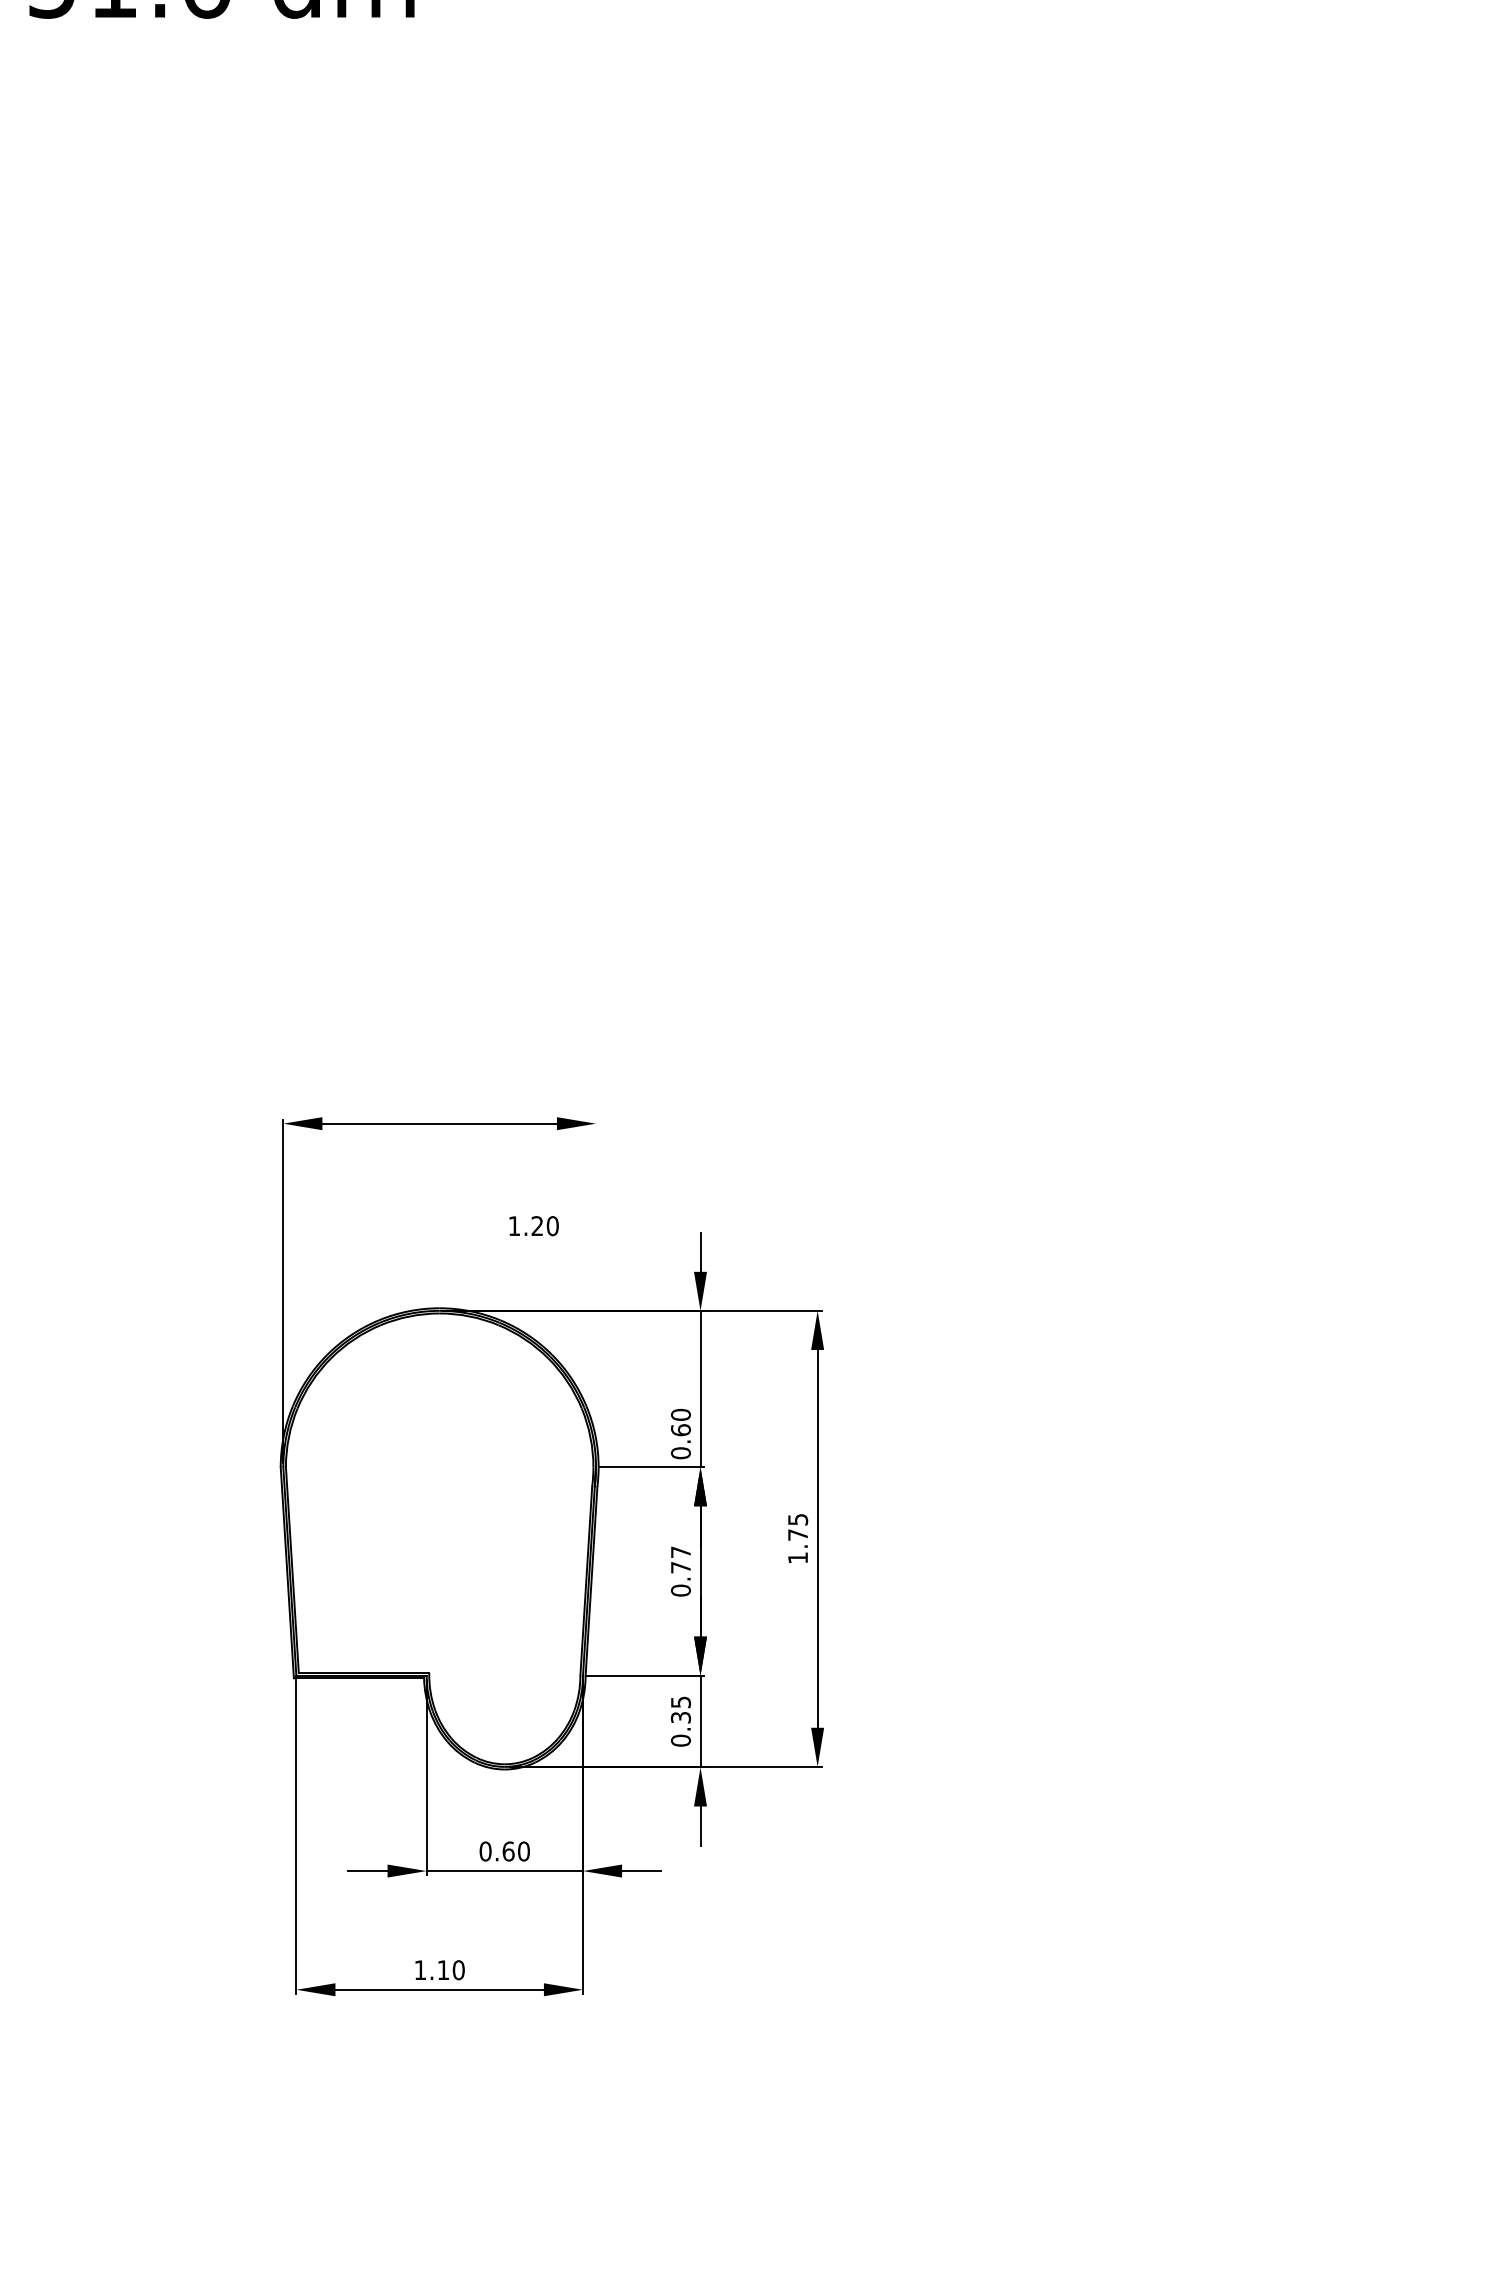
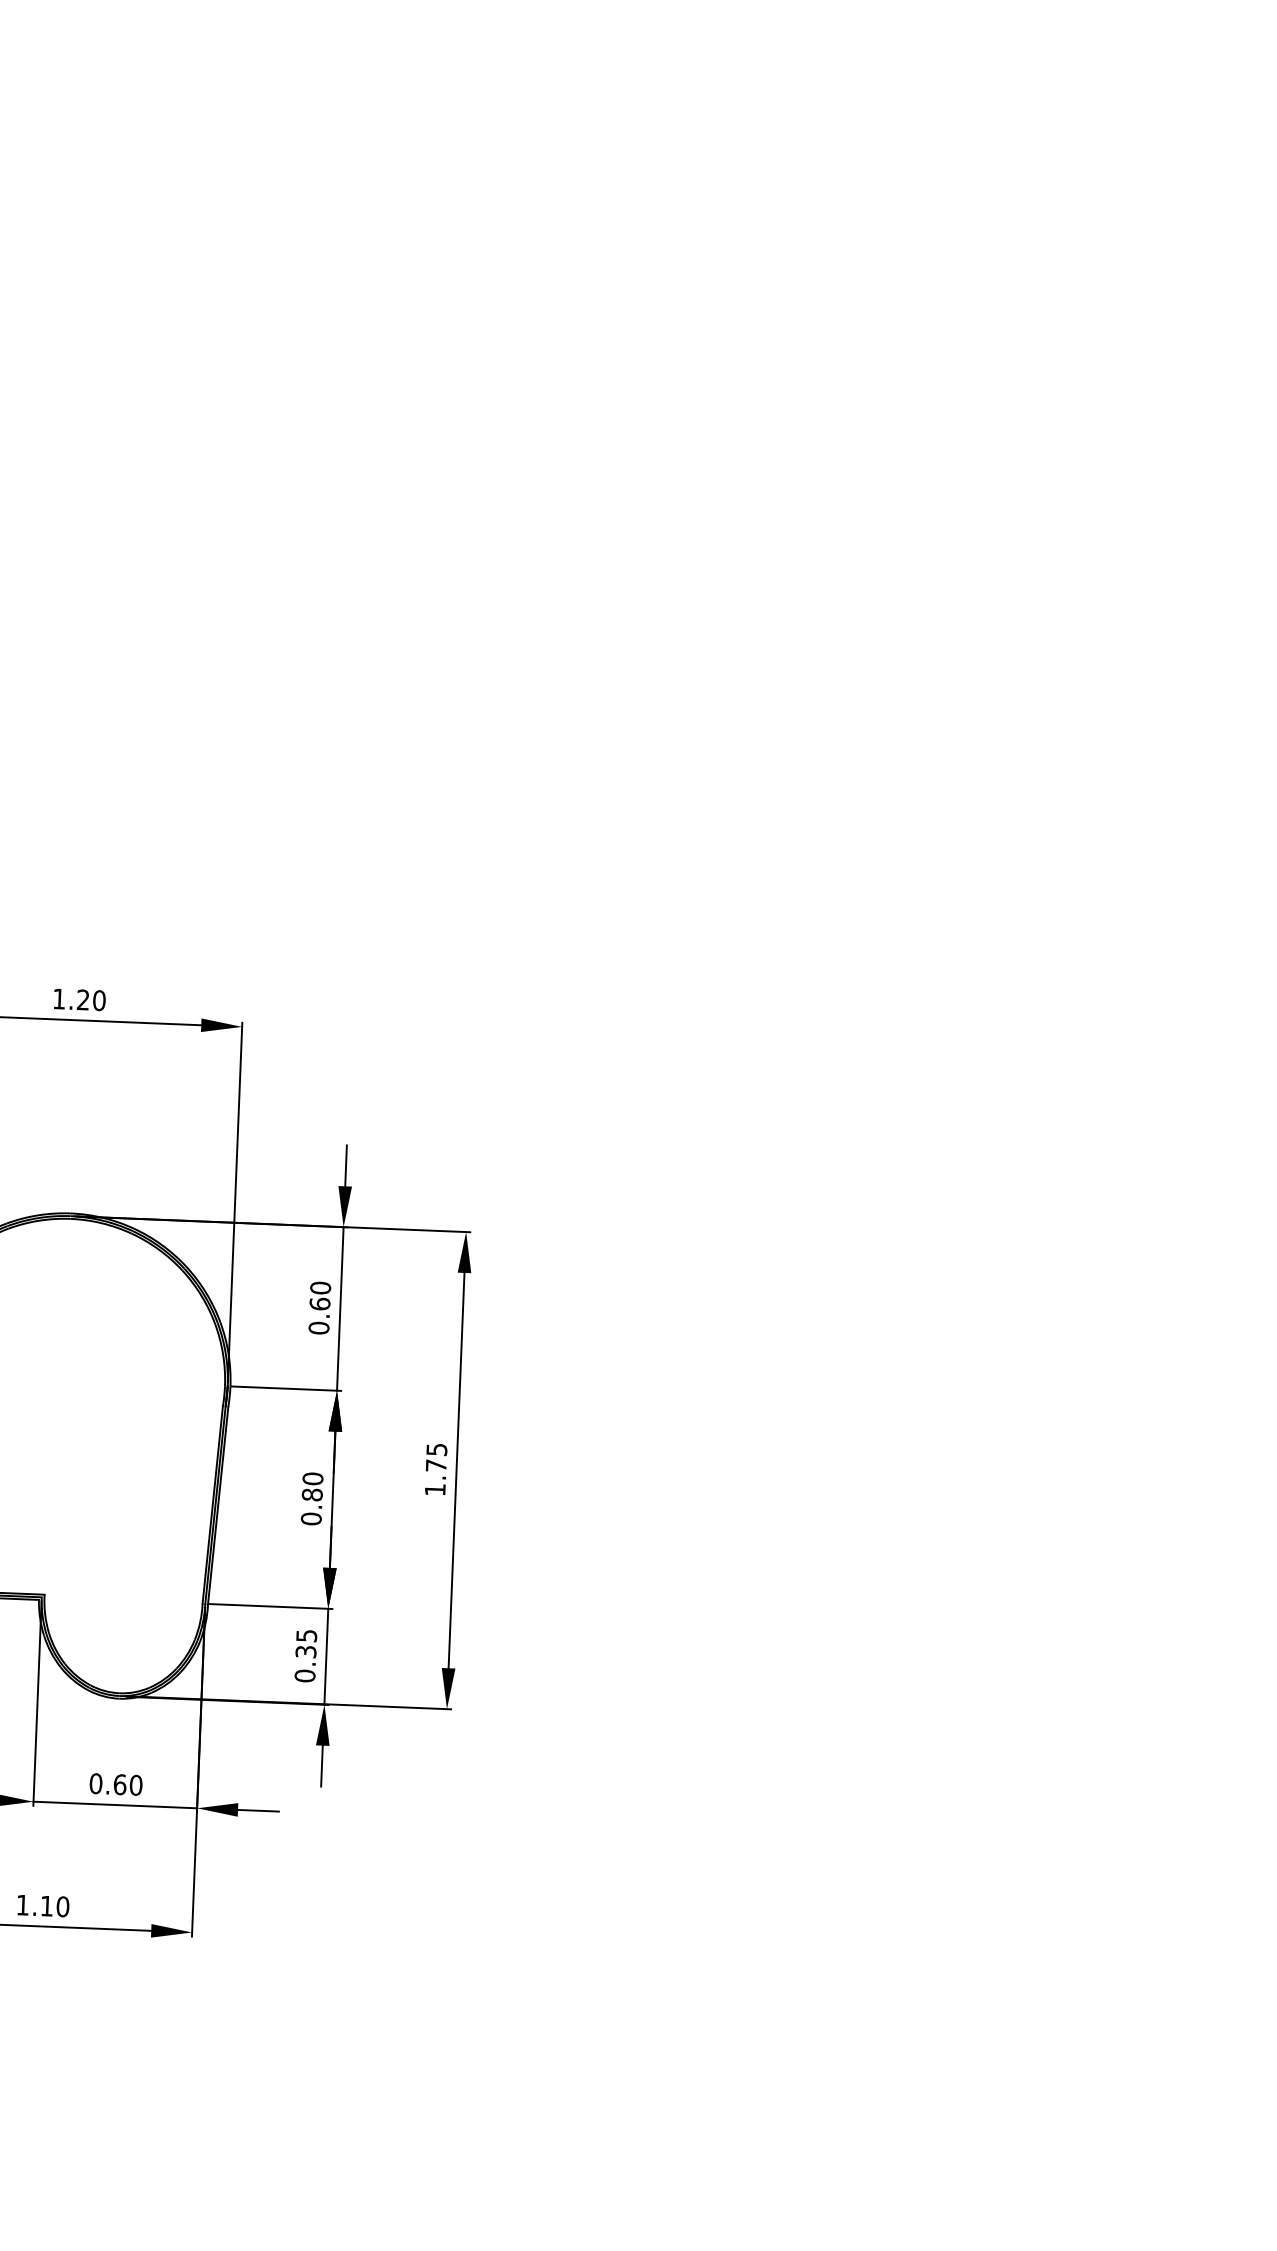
text: (533, 1226) -> (79, 1000), moved
line: (596, 1291) -> (235, 1202), added
text: (680, 1433) -> (319, 1307), moved
text: (680, 1559) -> (312, 1486), 0.77 -> 0.80

